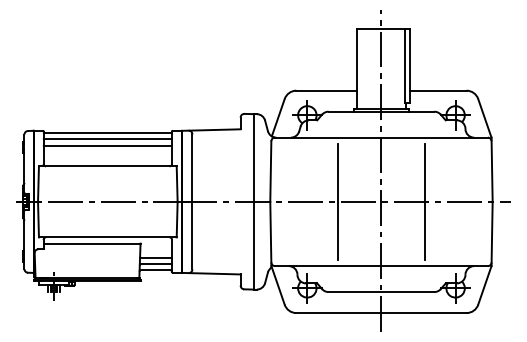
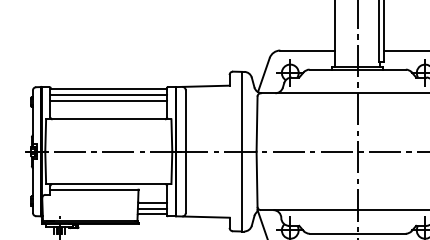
line: (338, 201) -> (318, 151), removed
line: (424, 201) -> (396, 151), removed

